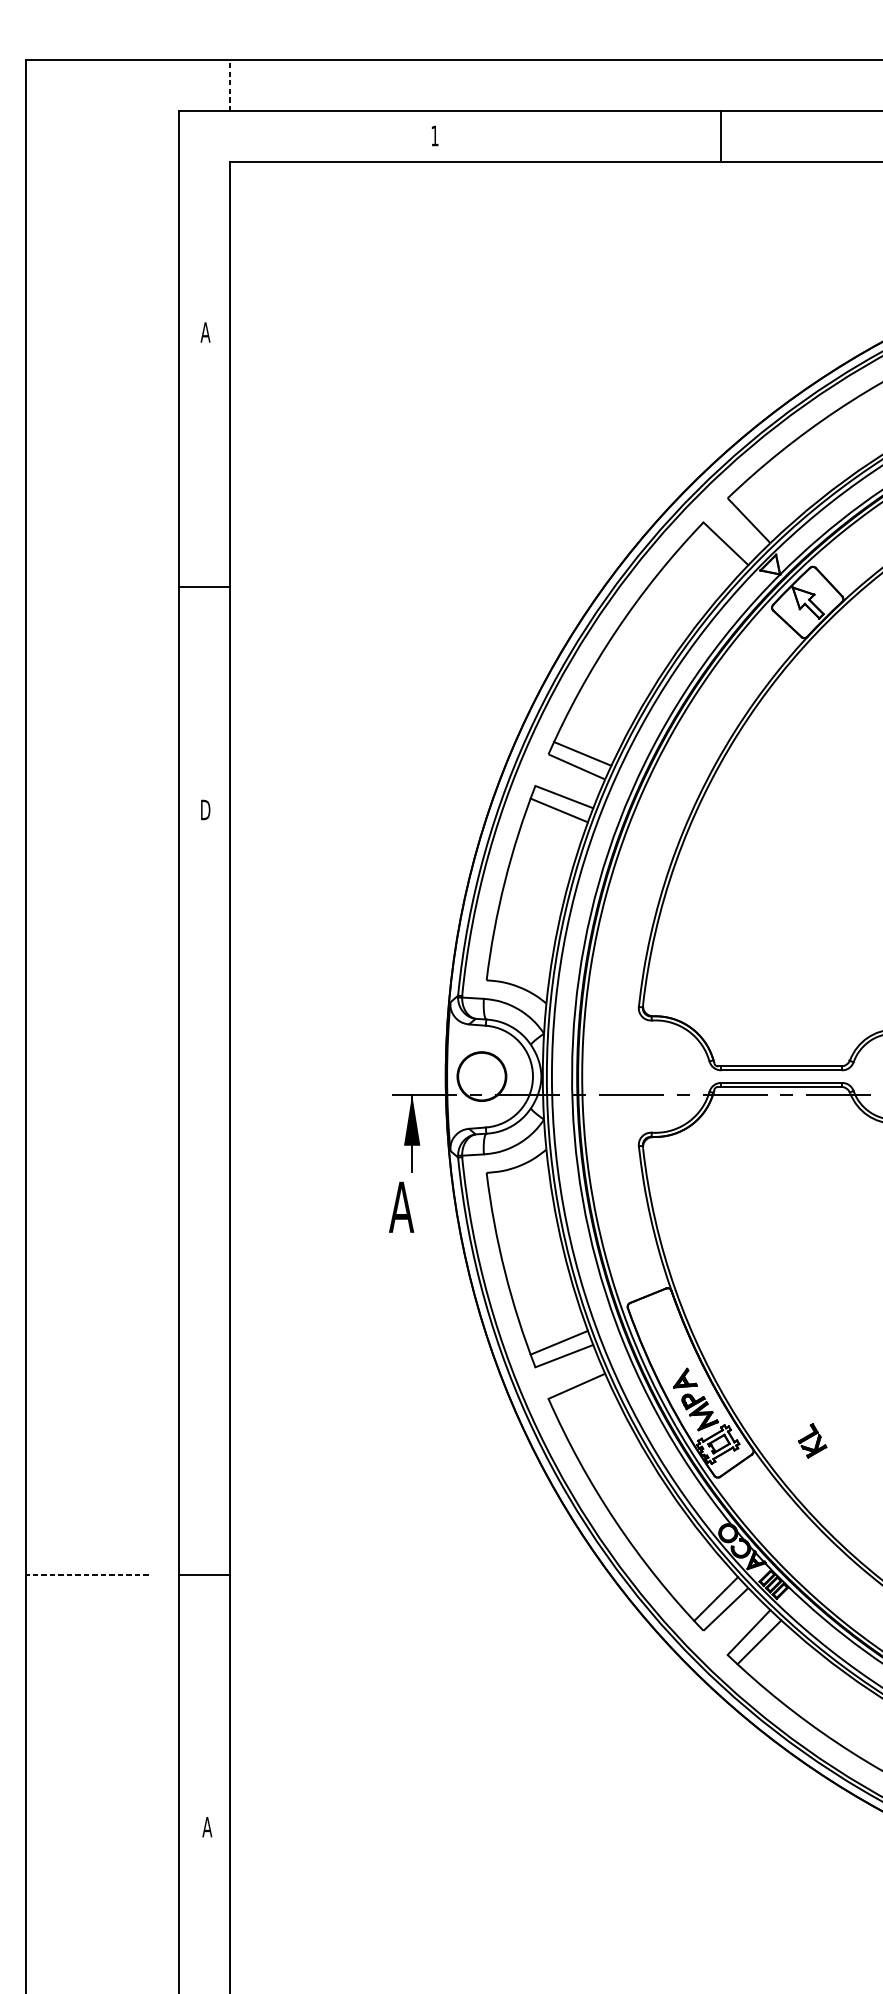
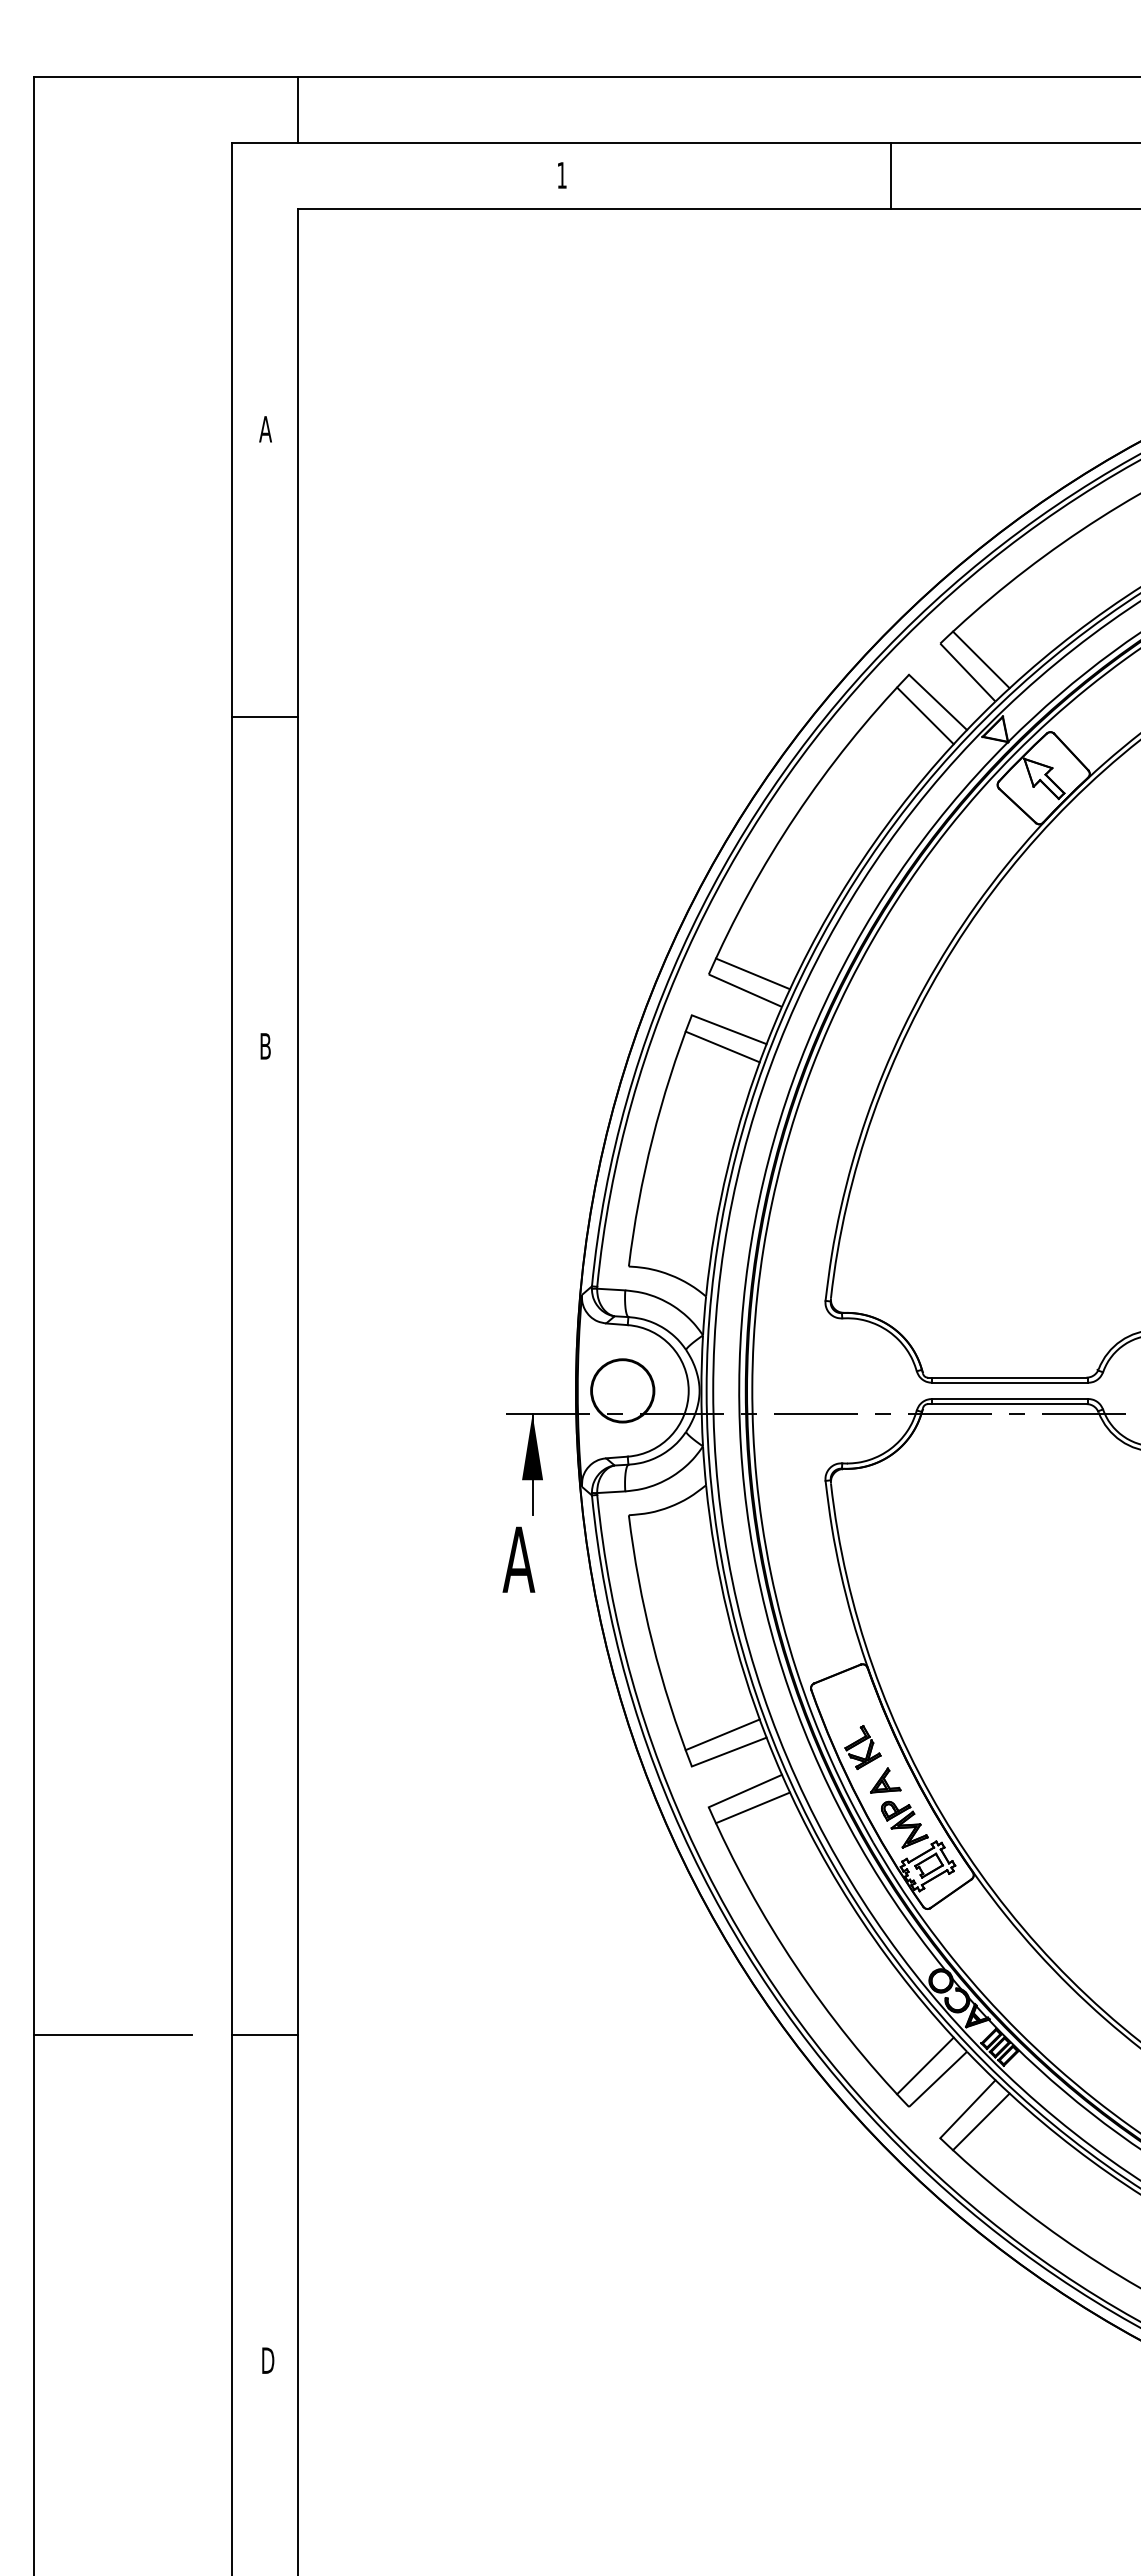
line: (230, 85) -> (297, 110), dashed -> solid
line: (720, 136) -> (891, 176), moved
line: (759, 510) -> (981, 659), added
line: (716, 553) -> (925, 715), added
line: (204, 587) -> (264, 716), moved
text: (205, 810) -> (265, 1046), D -> B
line: (582, 1399) -> (752, 1807), added
part: (812, 1440) -> (862, 1747), moved
line: (87, 1575) -> (112, 2035), dashed -> solid
text: (207, 1827) -> (267, 2360), A -> D

